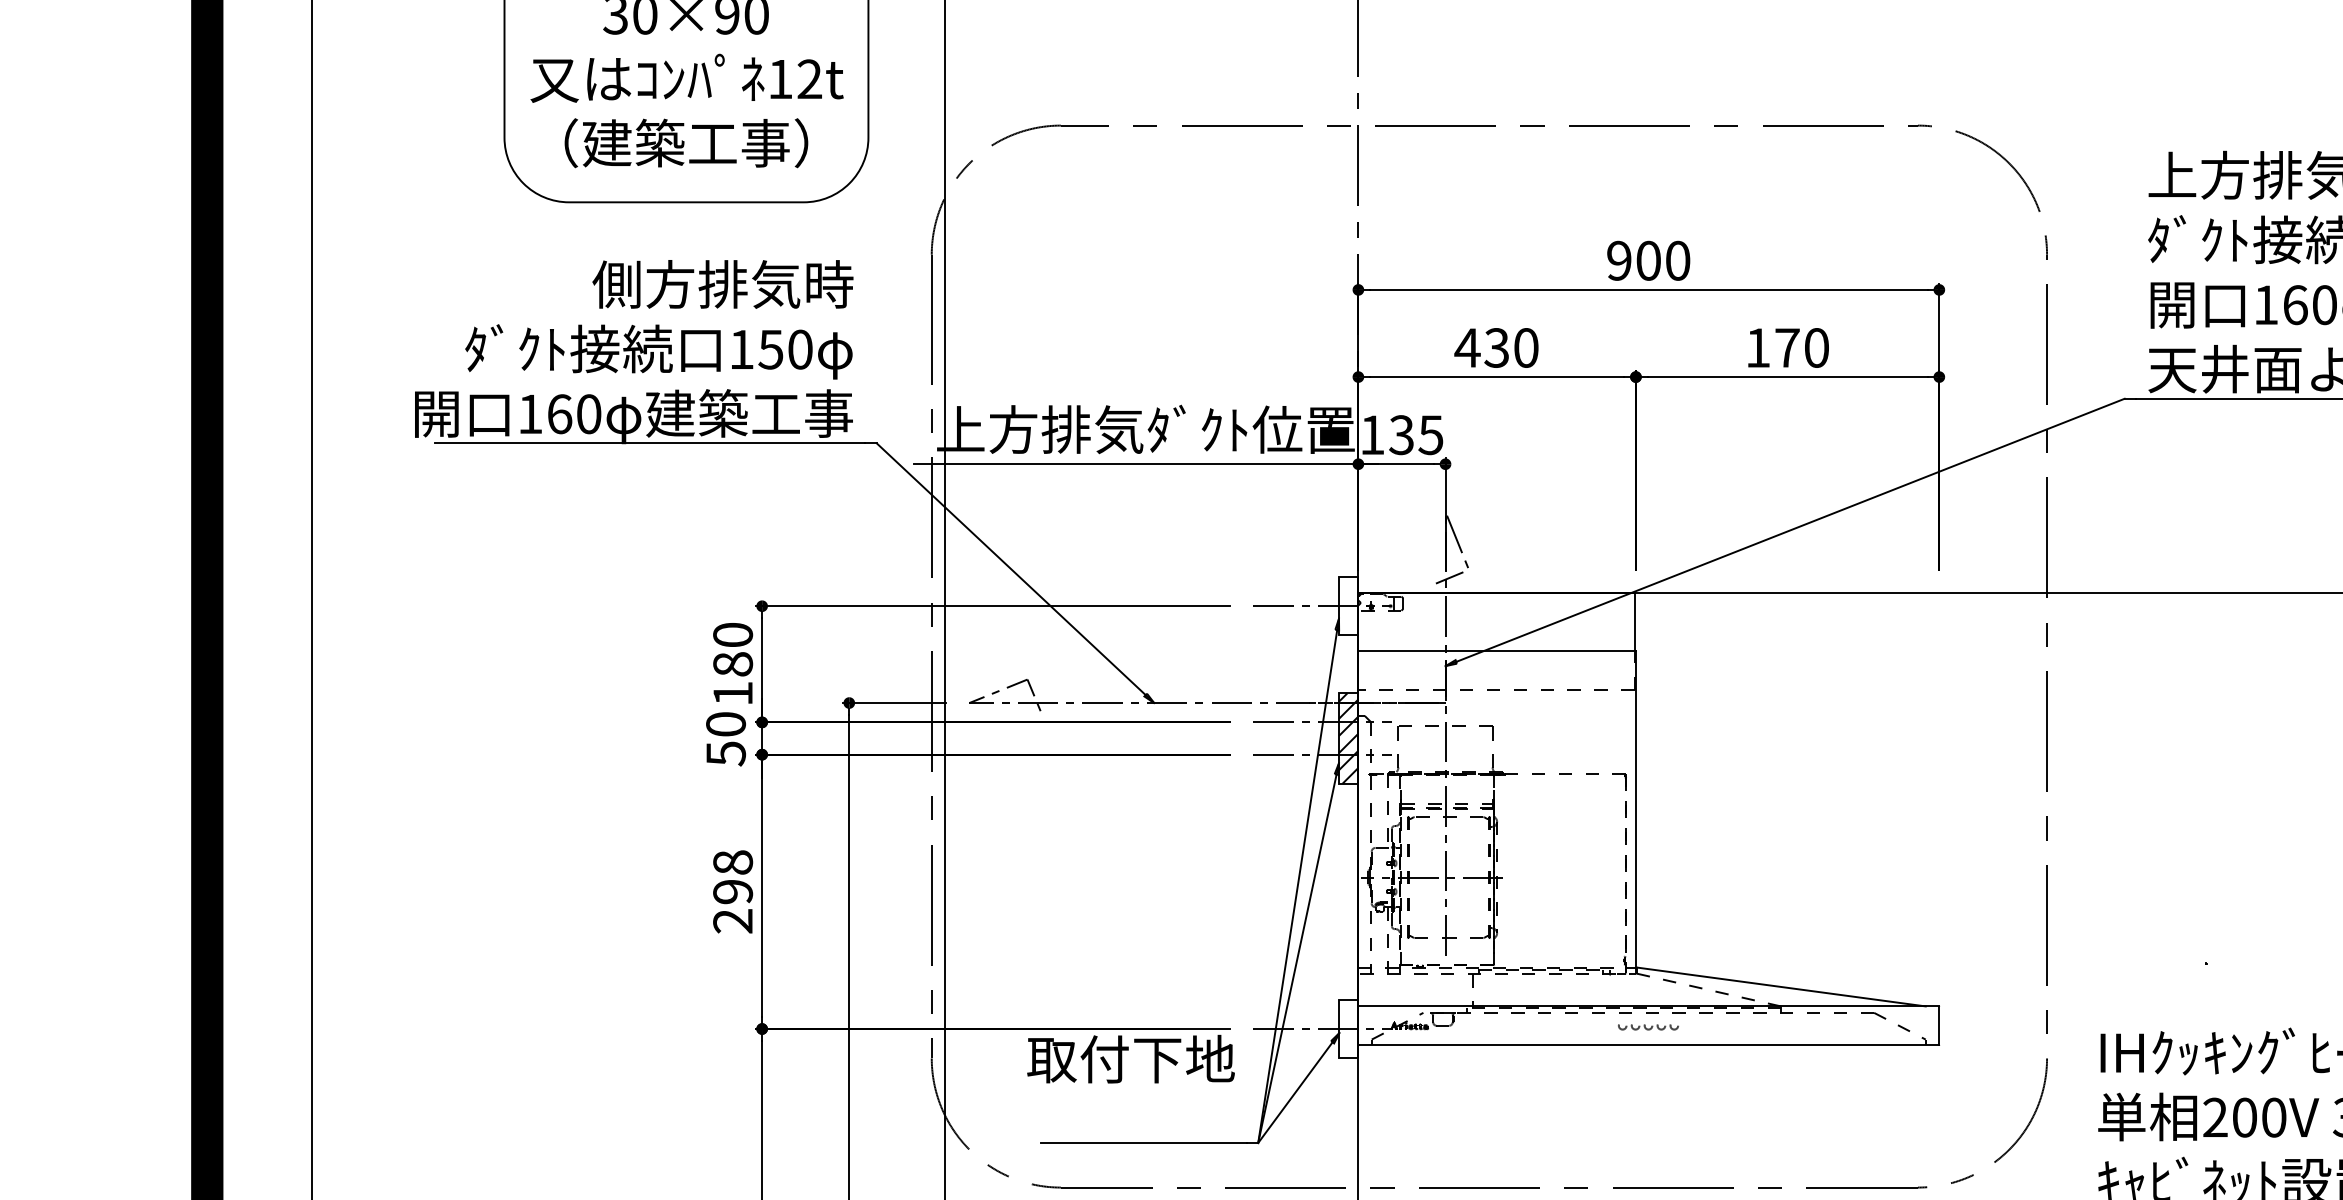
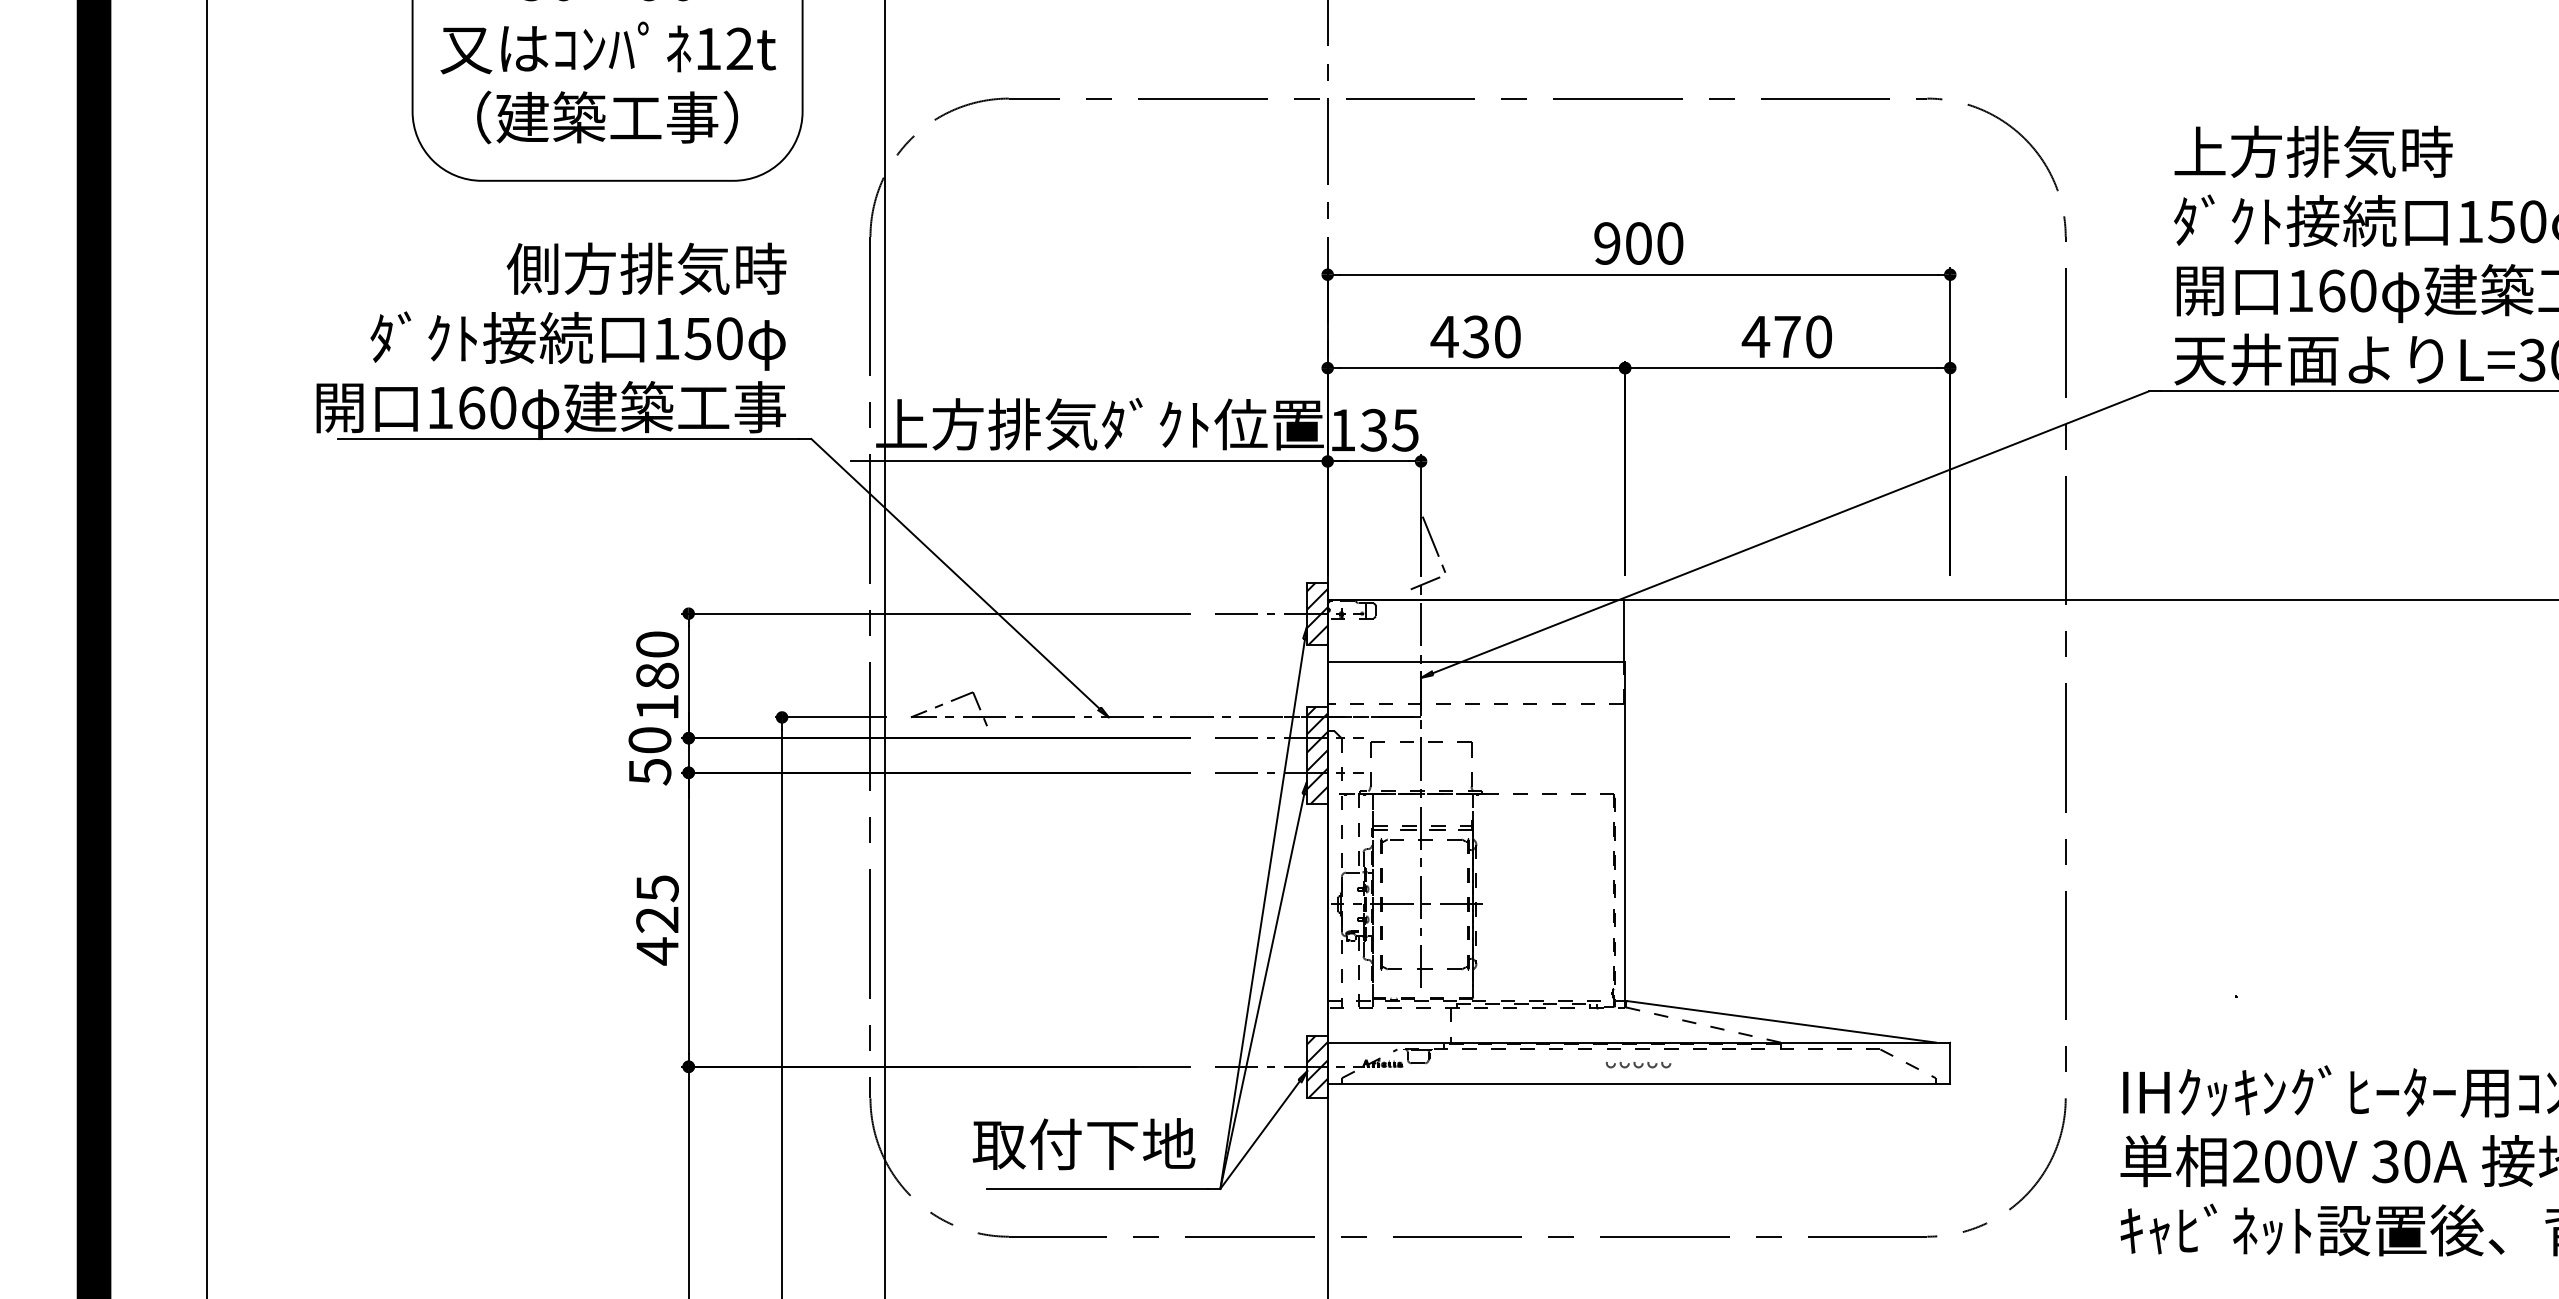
text: (1757, 347) -> (1755, 336), 170 -> 470
hatch: (1347, 606) -> (1316, 613), added
text: (733, 892) -> (657, 920), 298 -> 425
hatch: (1347, 1028) -> (1316, 1066), added
text: (1130, 1059) -> (1083, 1144), moved

